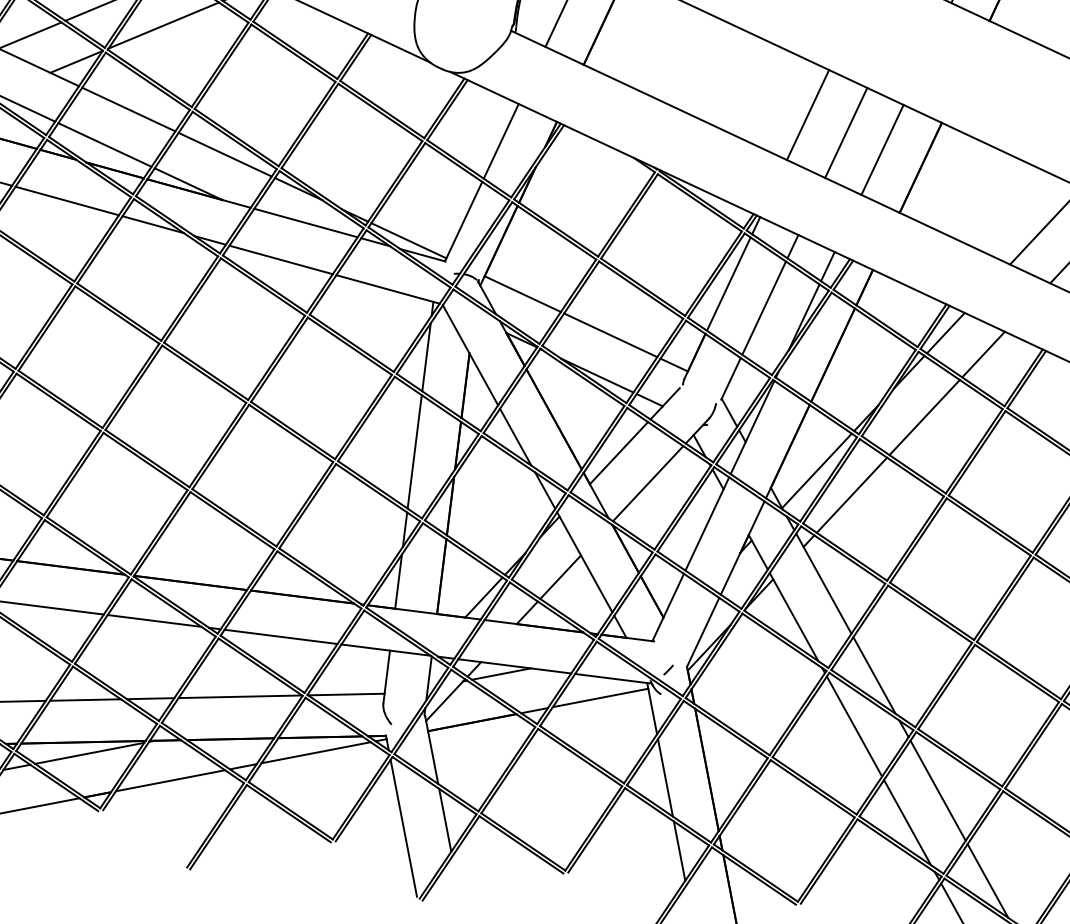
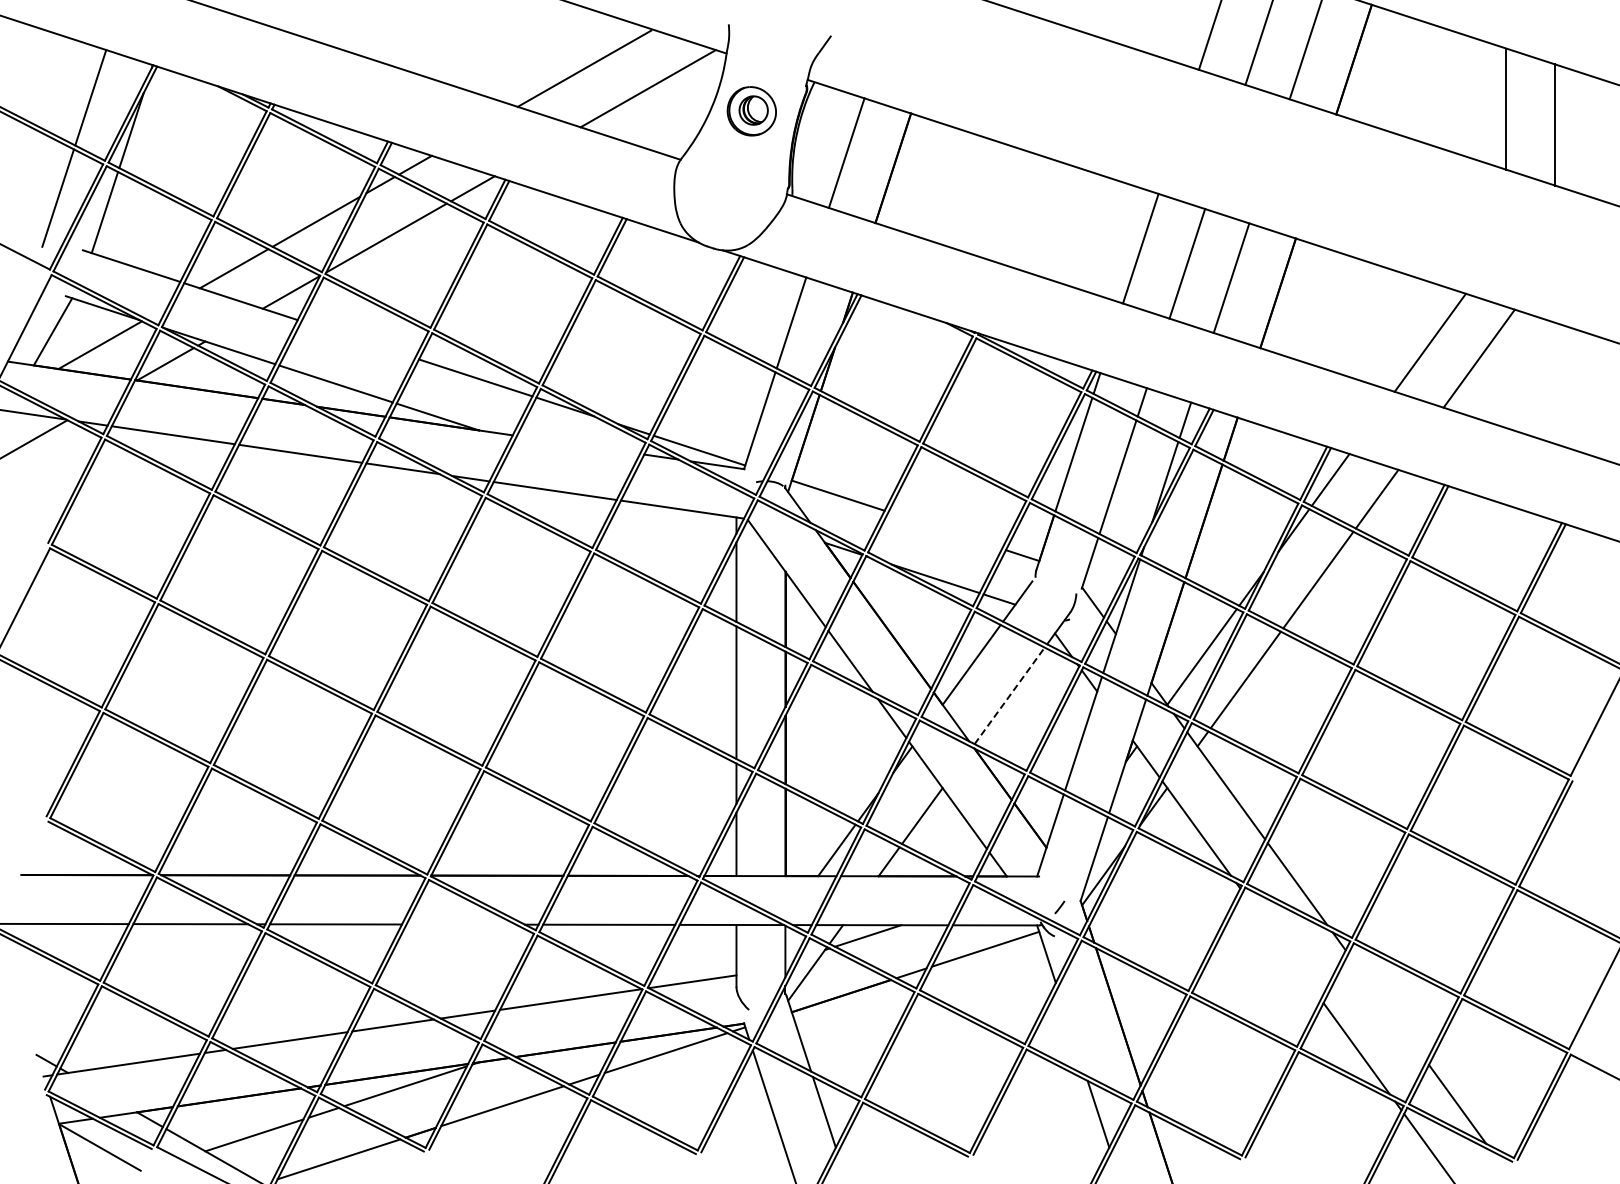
line: (128, 109) -> (358, 339), removed
line: (306, 222) -> (578, 444), removed
line: (610, 335) -> (945, 530), removed
line: (648, 483) -> (1009, 695), solid -> dashed
line: (154, 620) -> (461, 924), removed
line: (854, 726) -> (1281, 945), removed
line: (665, 777) -> (1071, 1031), removed
line: (938, 790) -> (1387, 1007), removed

